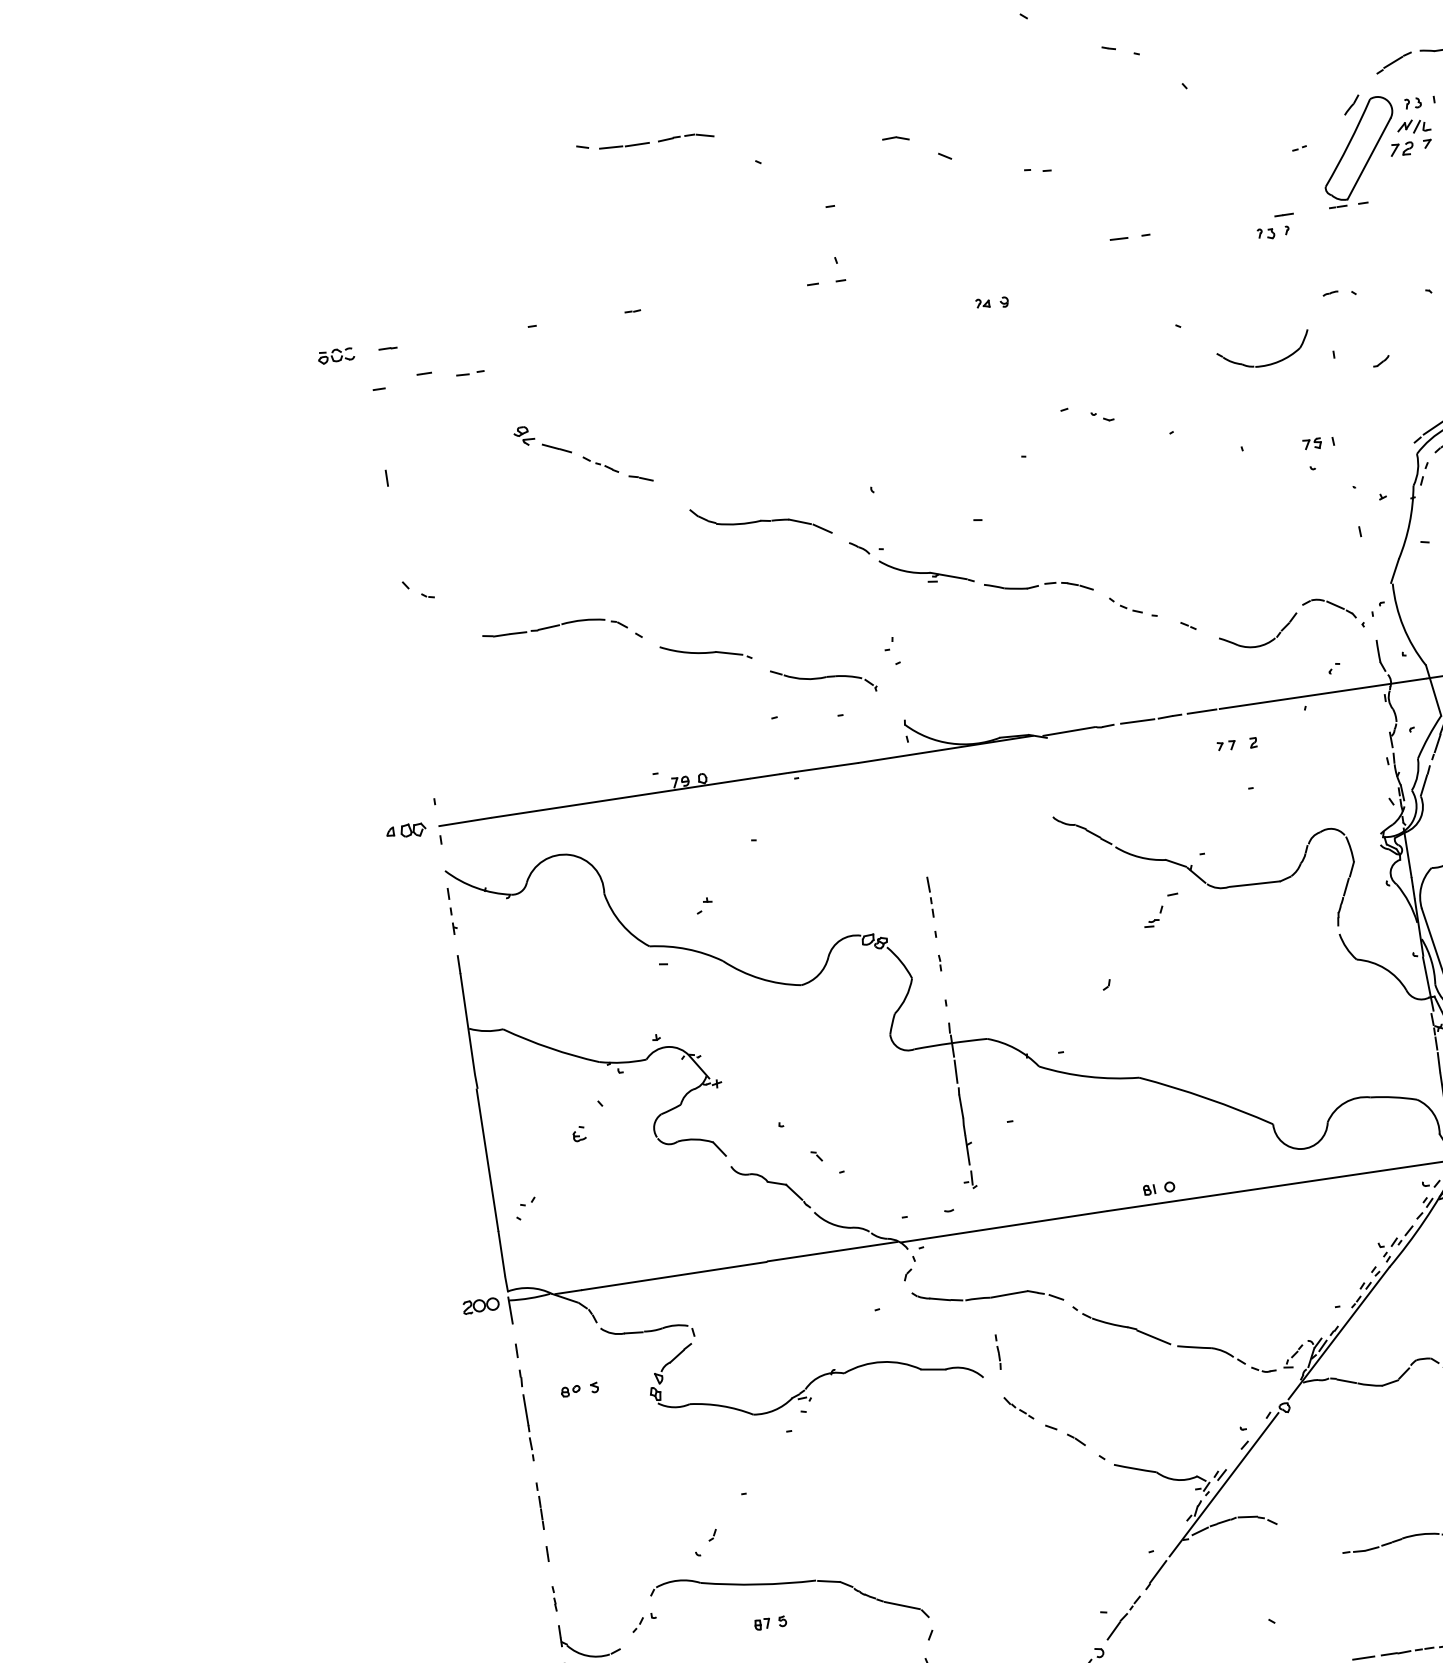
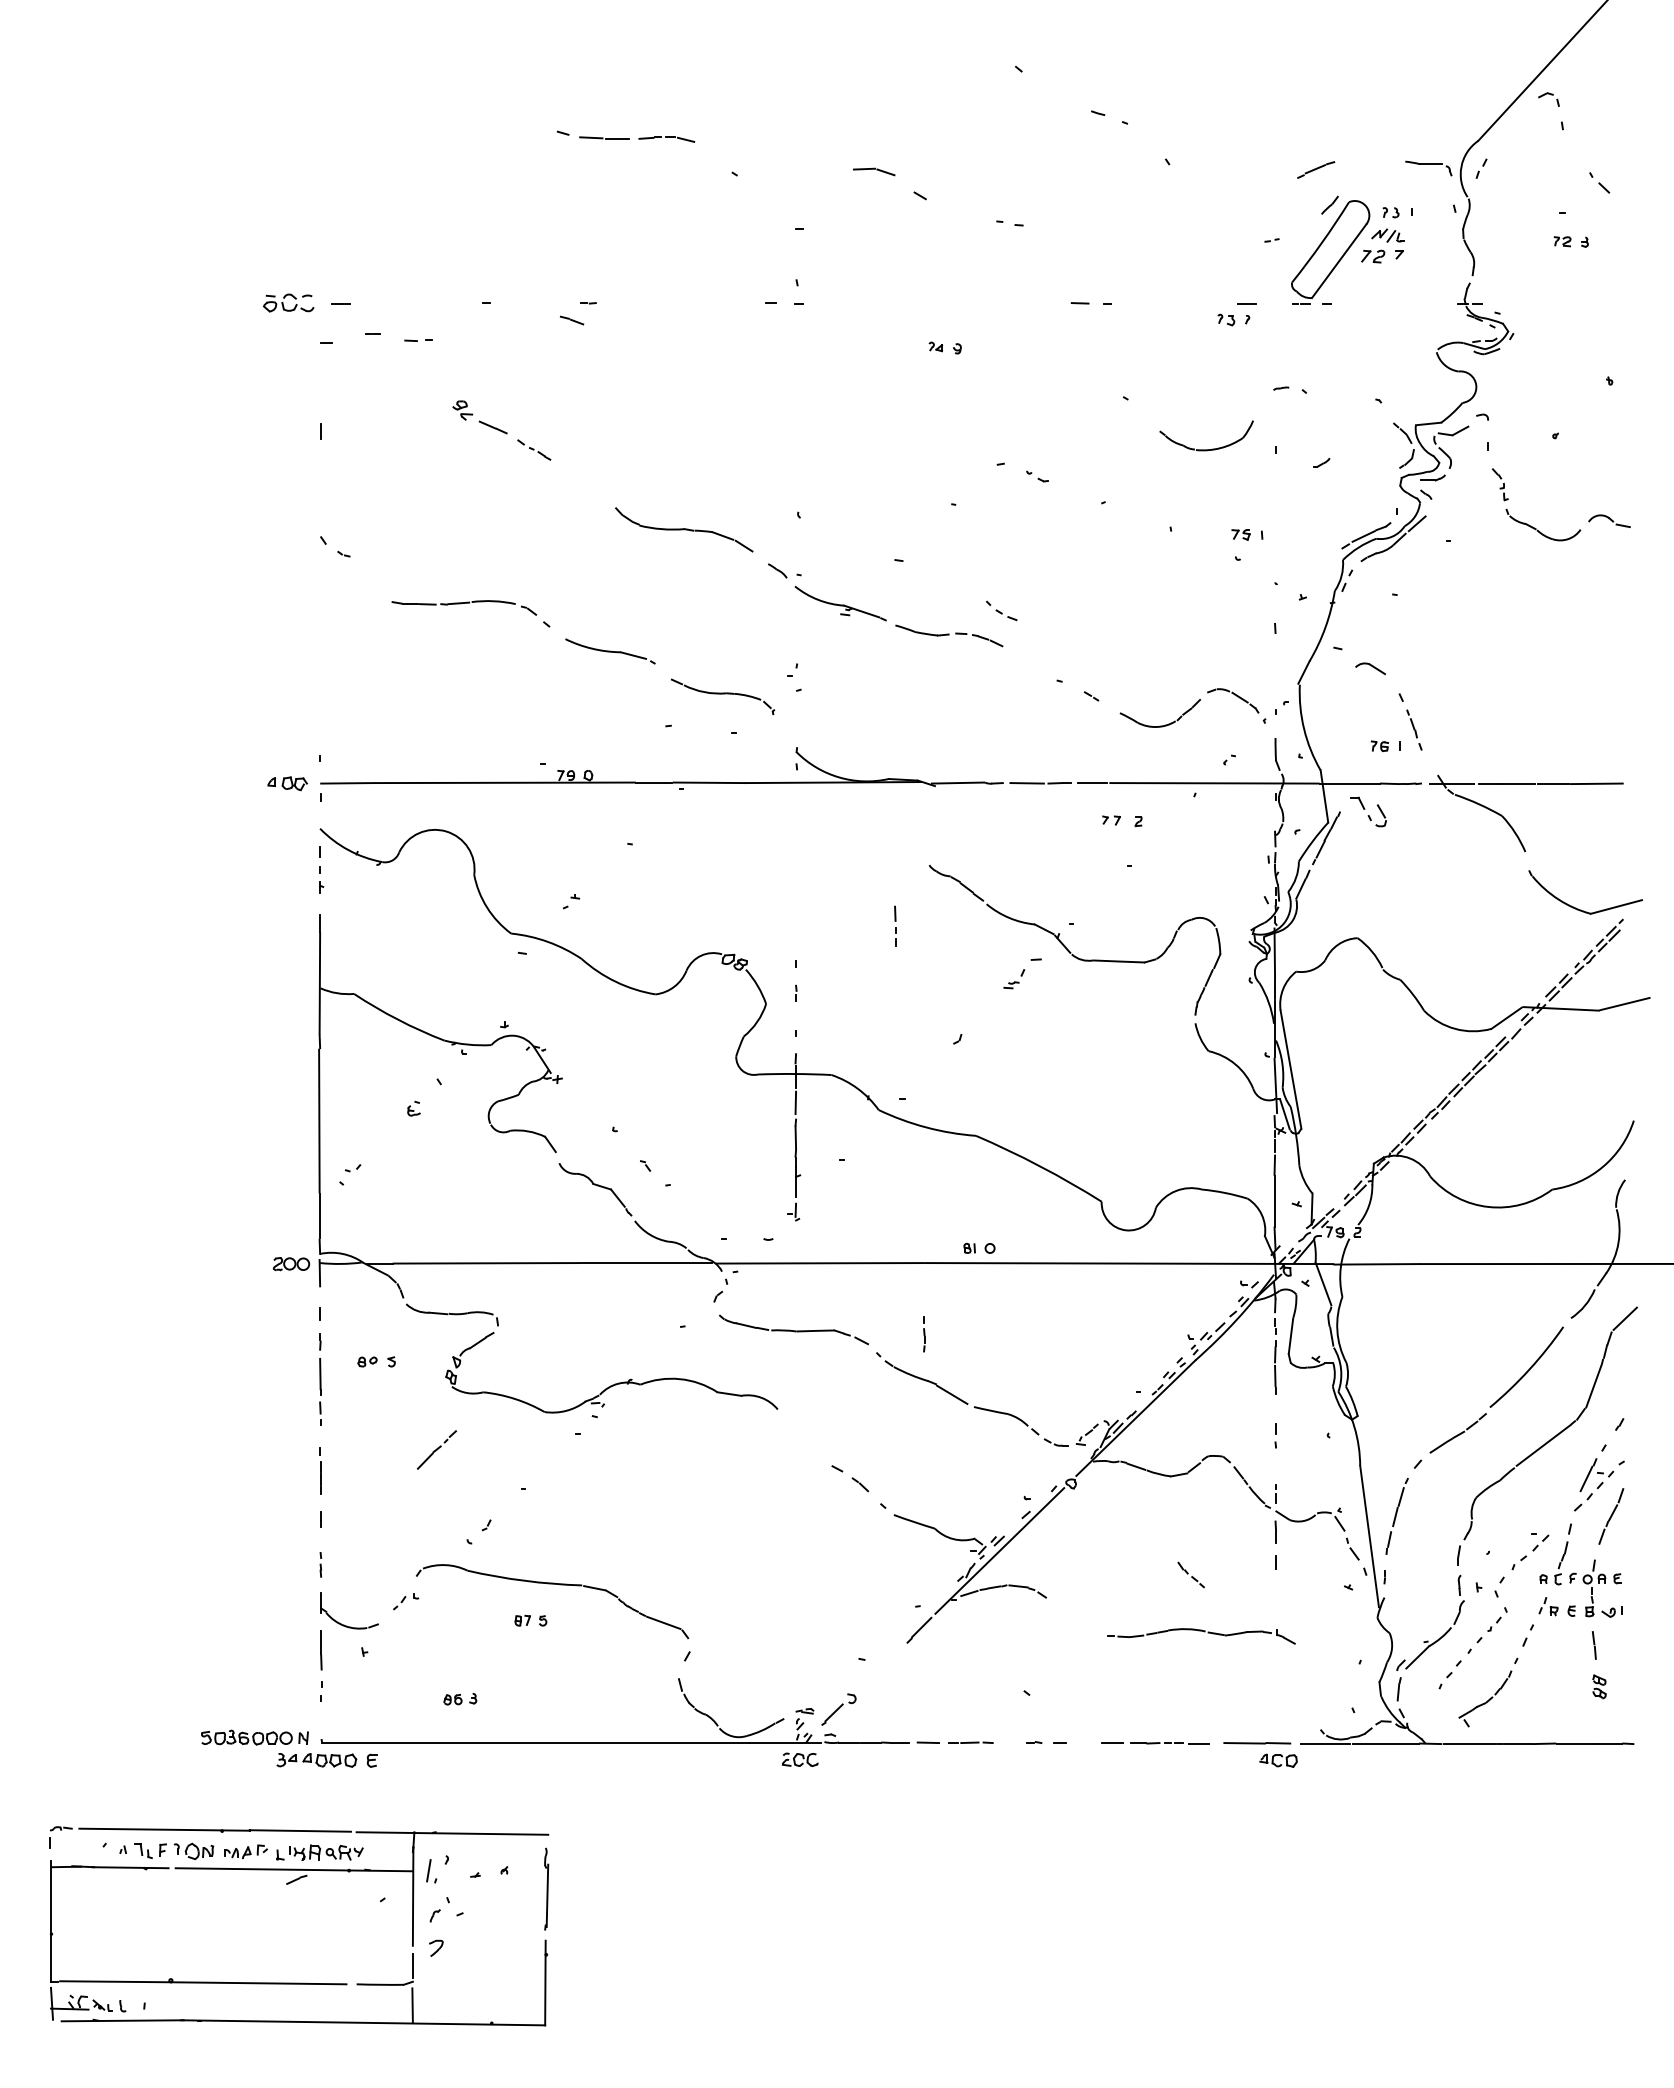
part: (1394, 62) -> (1316, 169), moved
part: (895, 139) -> (873, 171), size x1.6
part: (336, 356) -> (288, 303), size x1.4
line: (641, 478) -> (572, 320), moved
part: (1125, 605) -> (1001, 610), moved
part: (930, 896) -> (895, 925), moved
line: (998, 1352) -> (924, 1334), moved
part: (1018, 1407) -> (1190, 1574), moved
part: (1123, 1617) -> (436, 1449), moved

